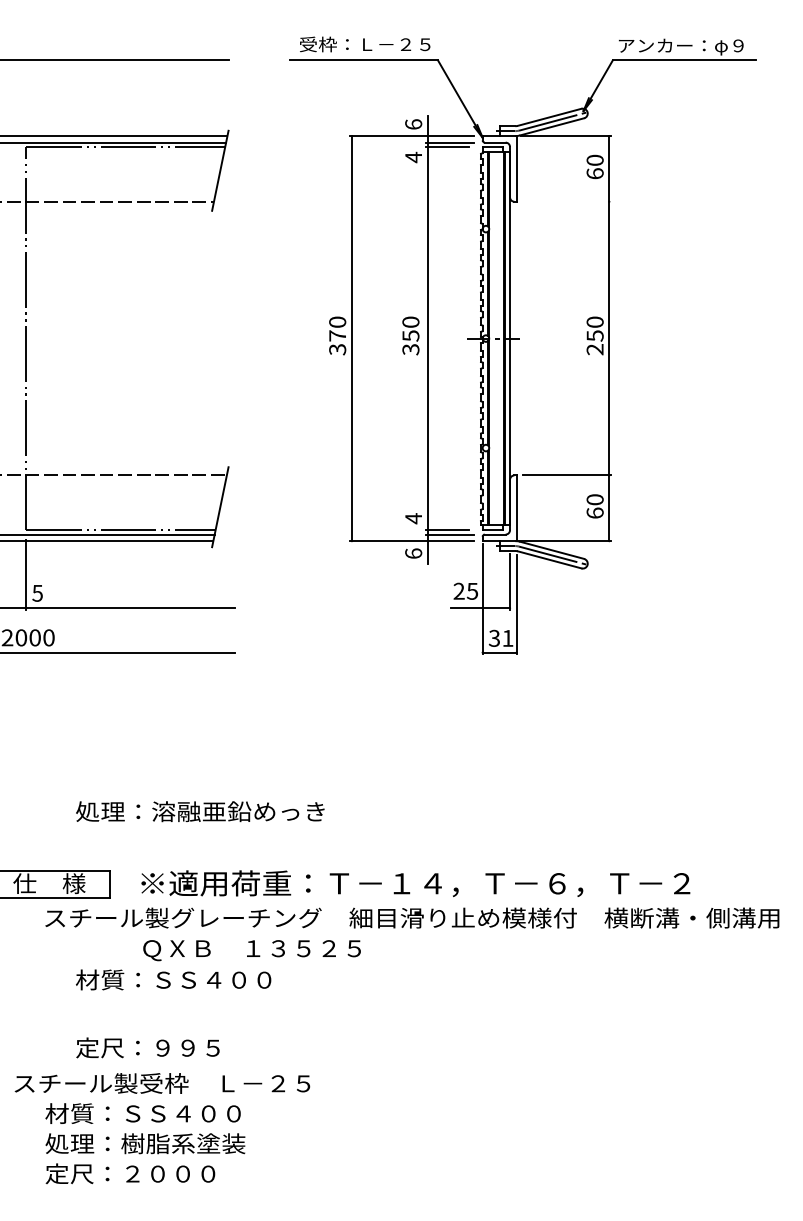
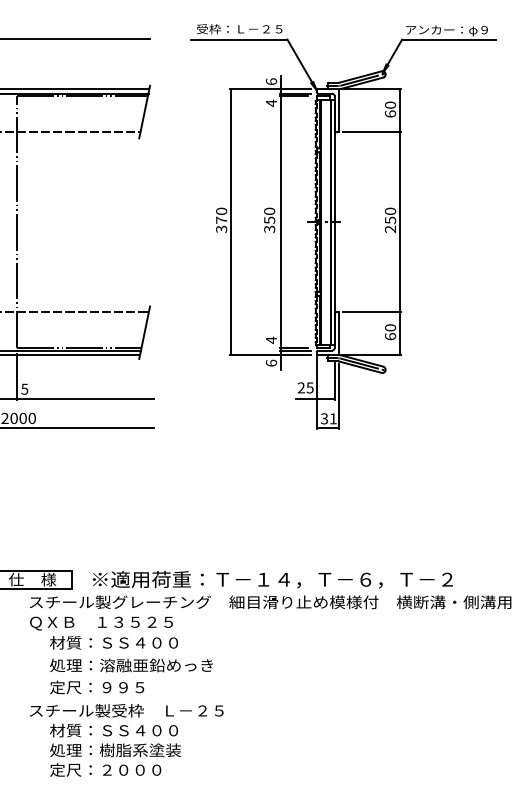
line: (566, 201) -> (371, 132), added
text: (200, 811) -> (131, 665), moved
text: (252, 950) -> (101, 623), moved
text: (162, 1128) -> (126, 740), moved

